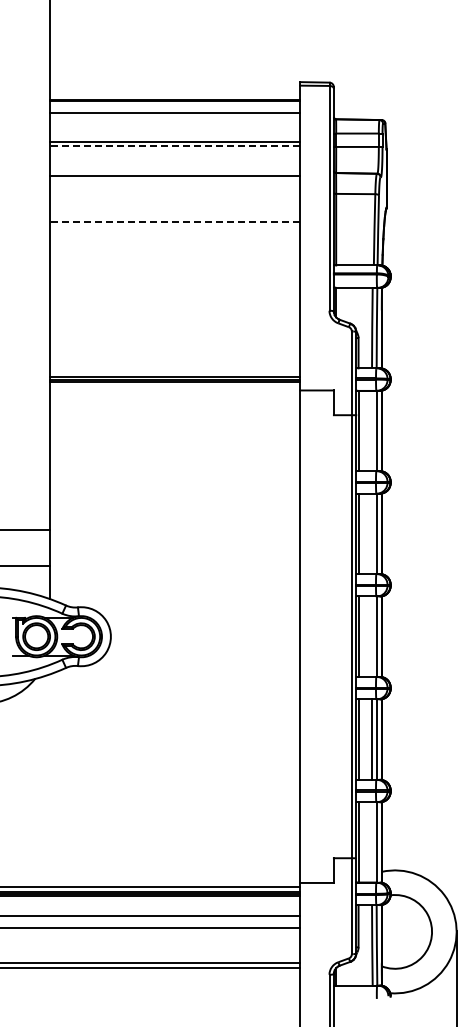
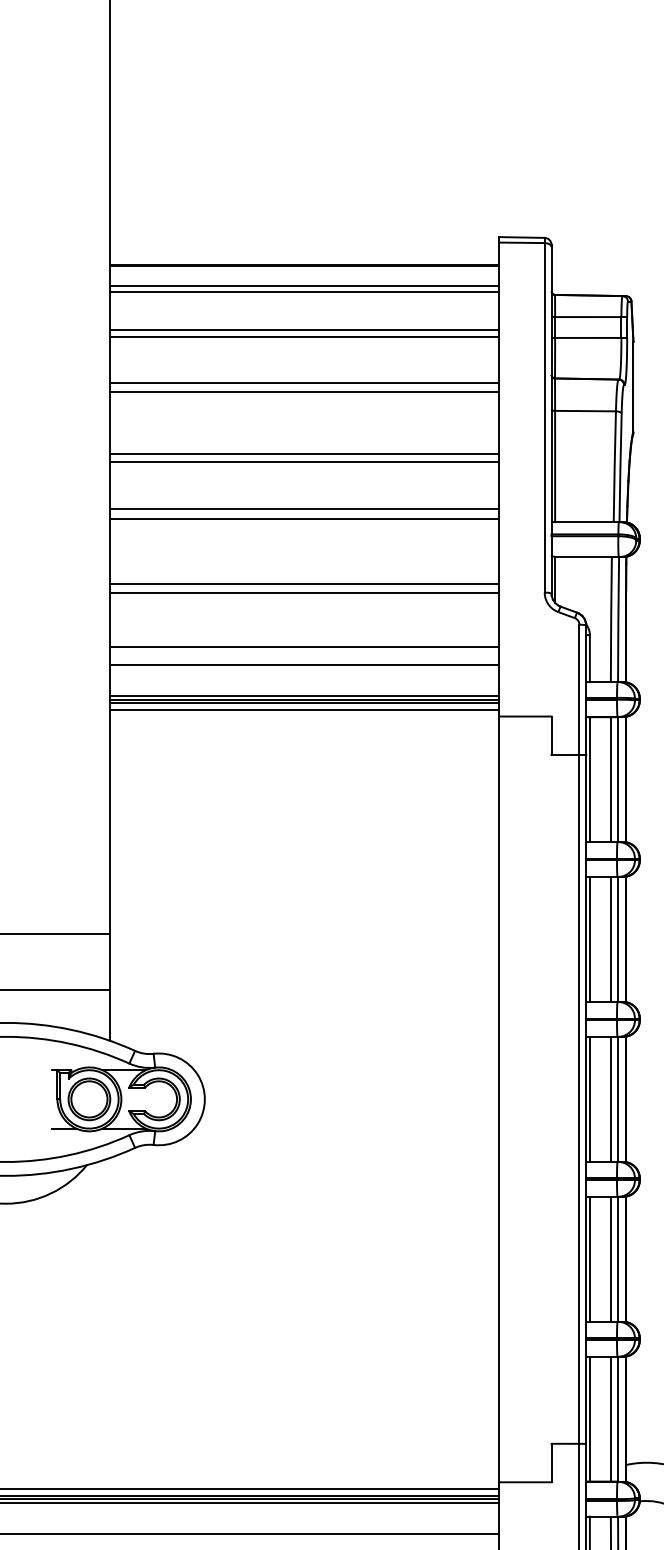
line: (175, 117) -> (305, 292), added
line: (174, 146) -> (303, 337), dashed -> solid
line: (175, 181) -> (305, 391), added
line: (174, 221) -> (303, 453), dashed -> solid
line: (175, 226) -> (305, 461), added
line: (175, 256) -> (305, 508), added
line: (175, 263) -> (305, 519), added
line: (175, 305) -> (305, 584), added
line: (175, 310) -> (305, 592), added
line: (175, 345) -> (305, 646), added
line: (175, 357) -> (305, 665), added
line: (175, 386) -> (305, 710), added
line: (371, 430) -> (610, 778), added
line: (371, 533) -> (610, 938), added
line: (371, 636) -> (610, 1099), added
line: (371, 842) -> (610, 1419), added

